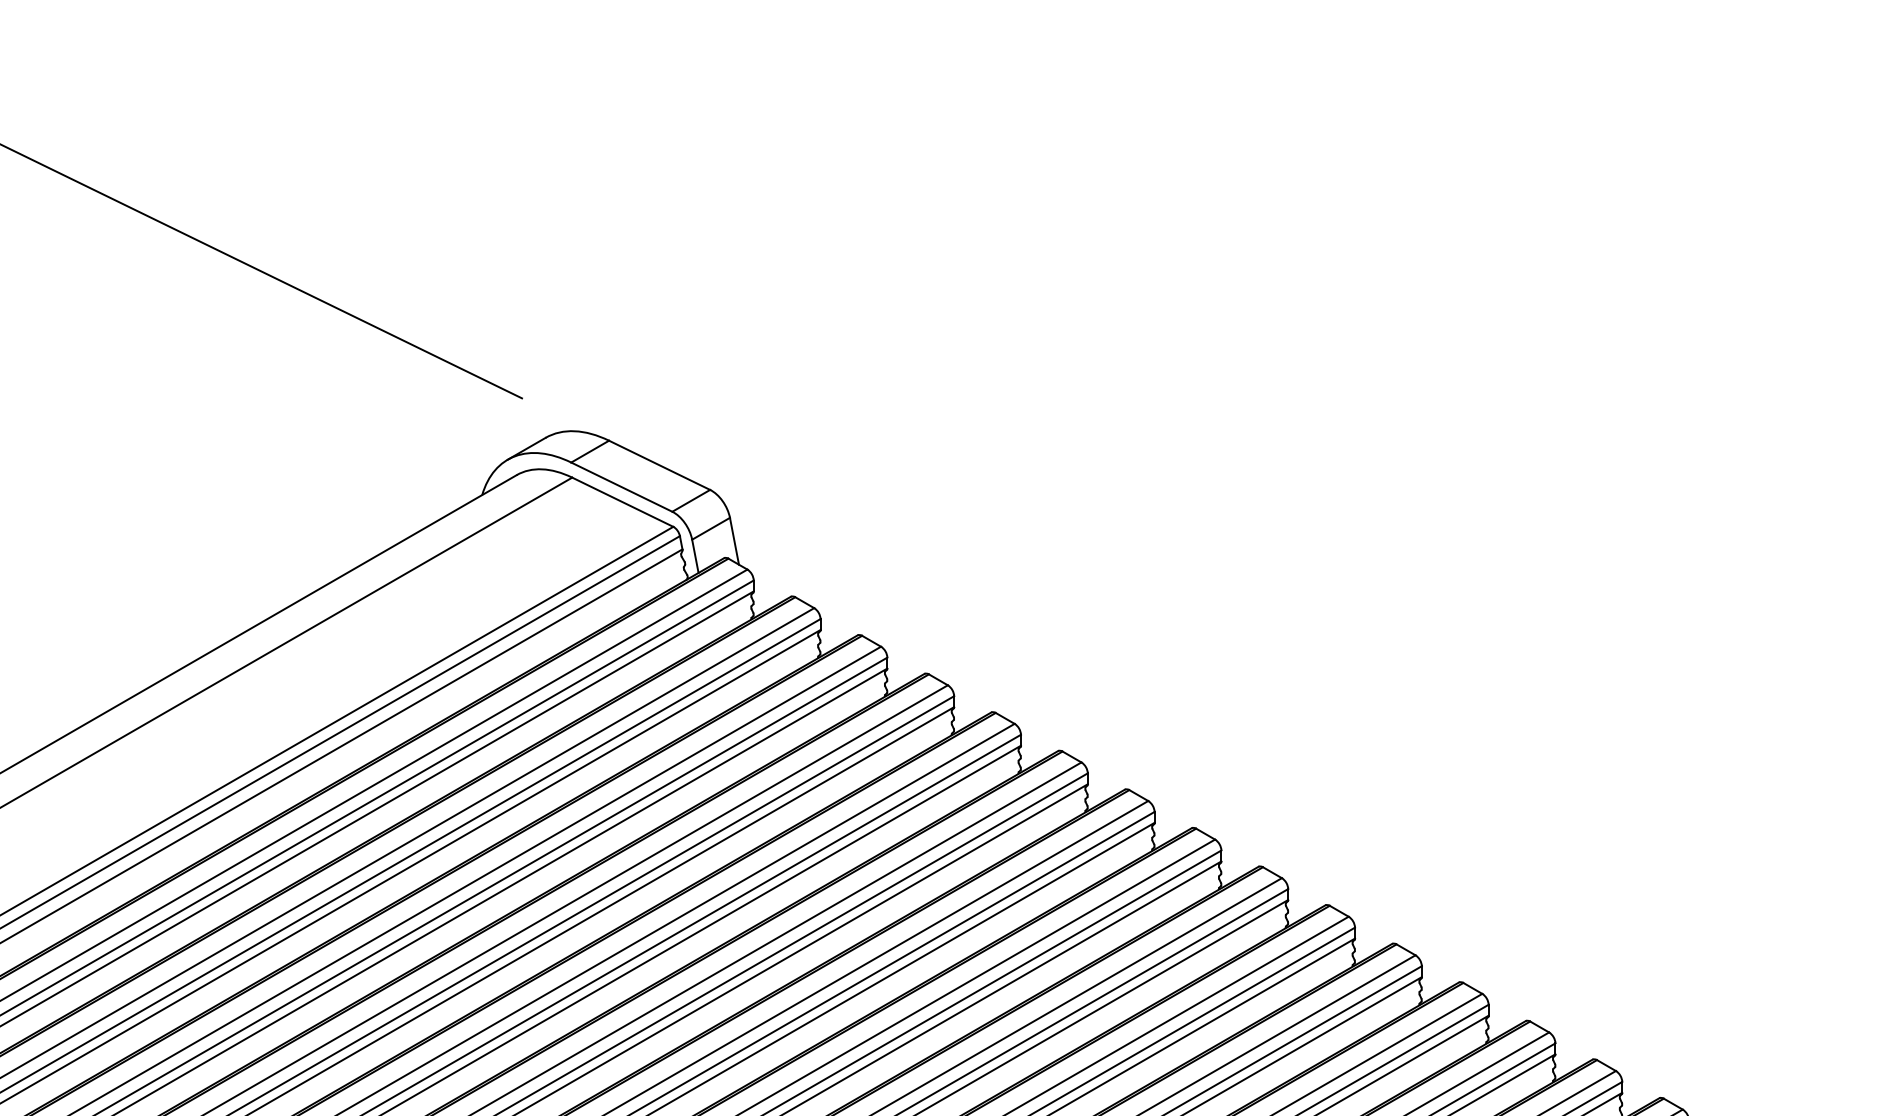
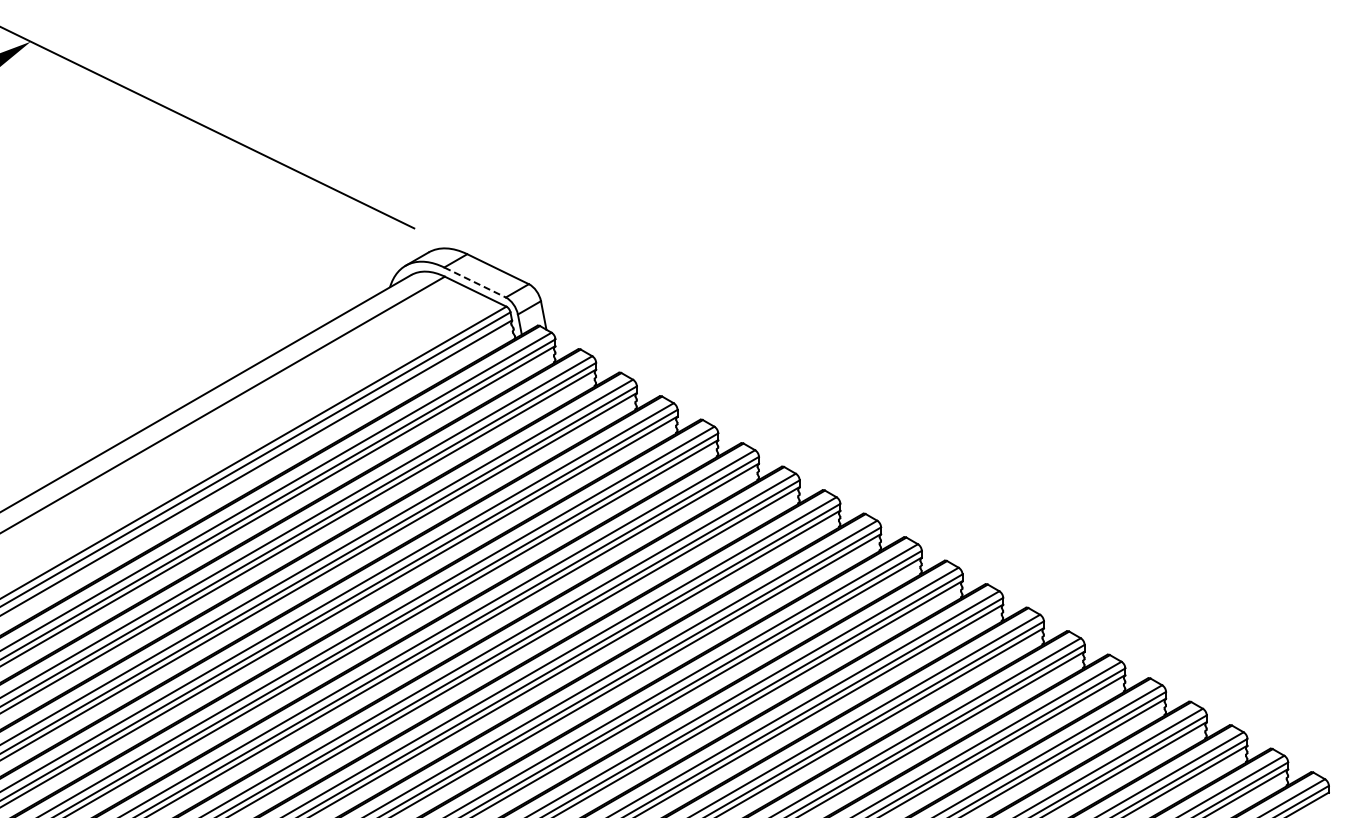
line: (622, 487) -> (475, 282), solid -> dashed

